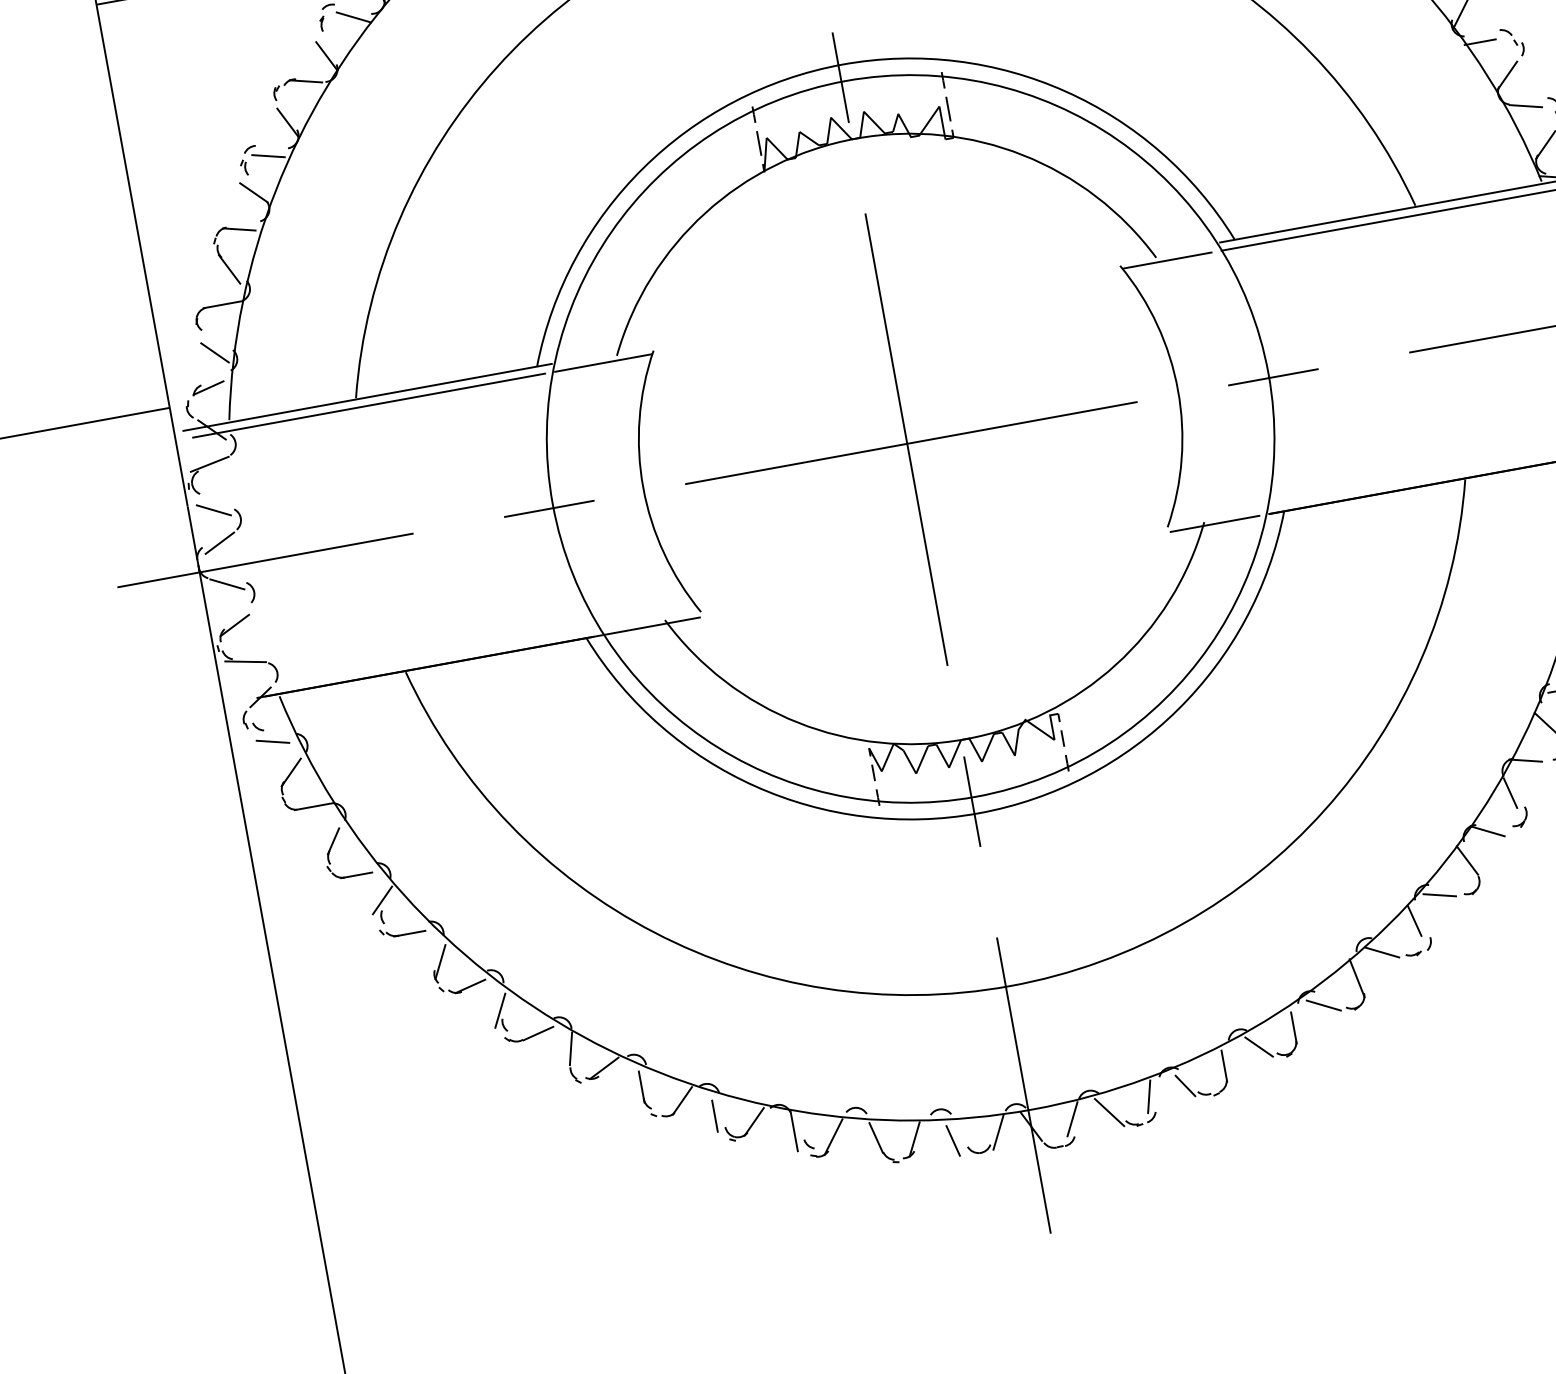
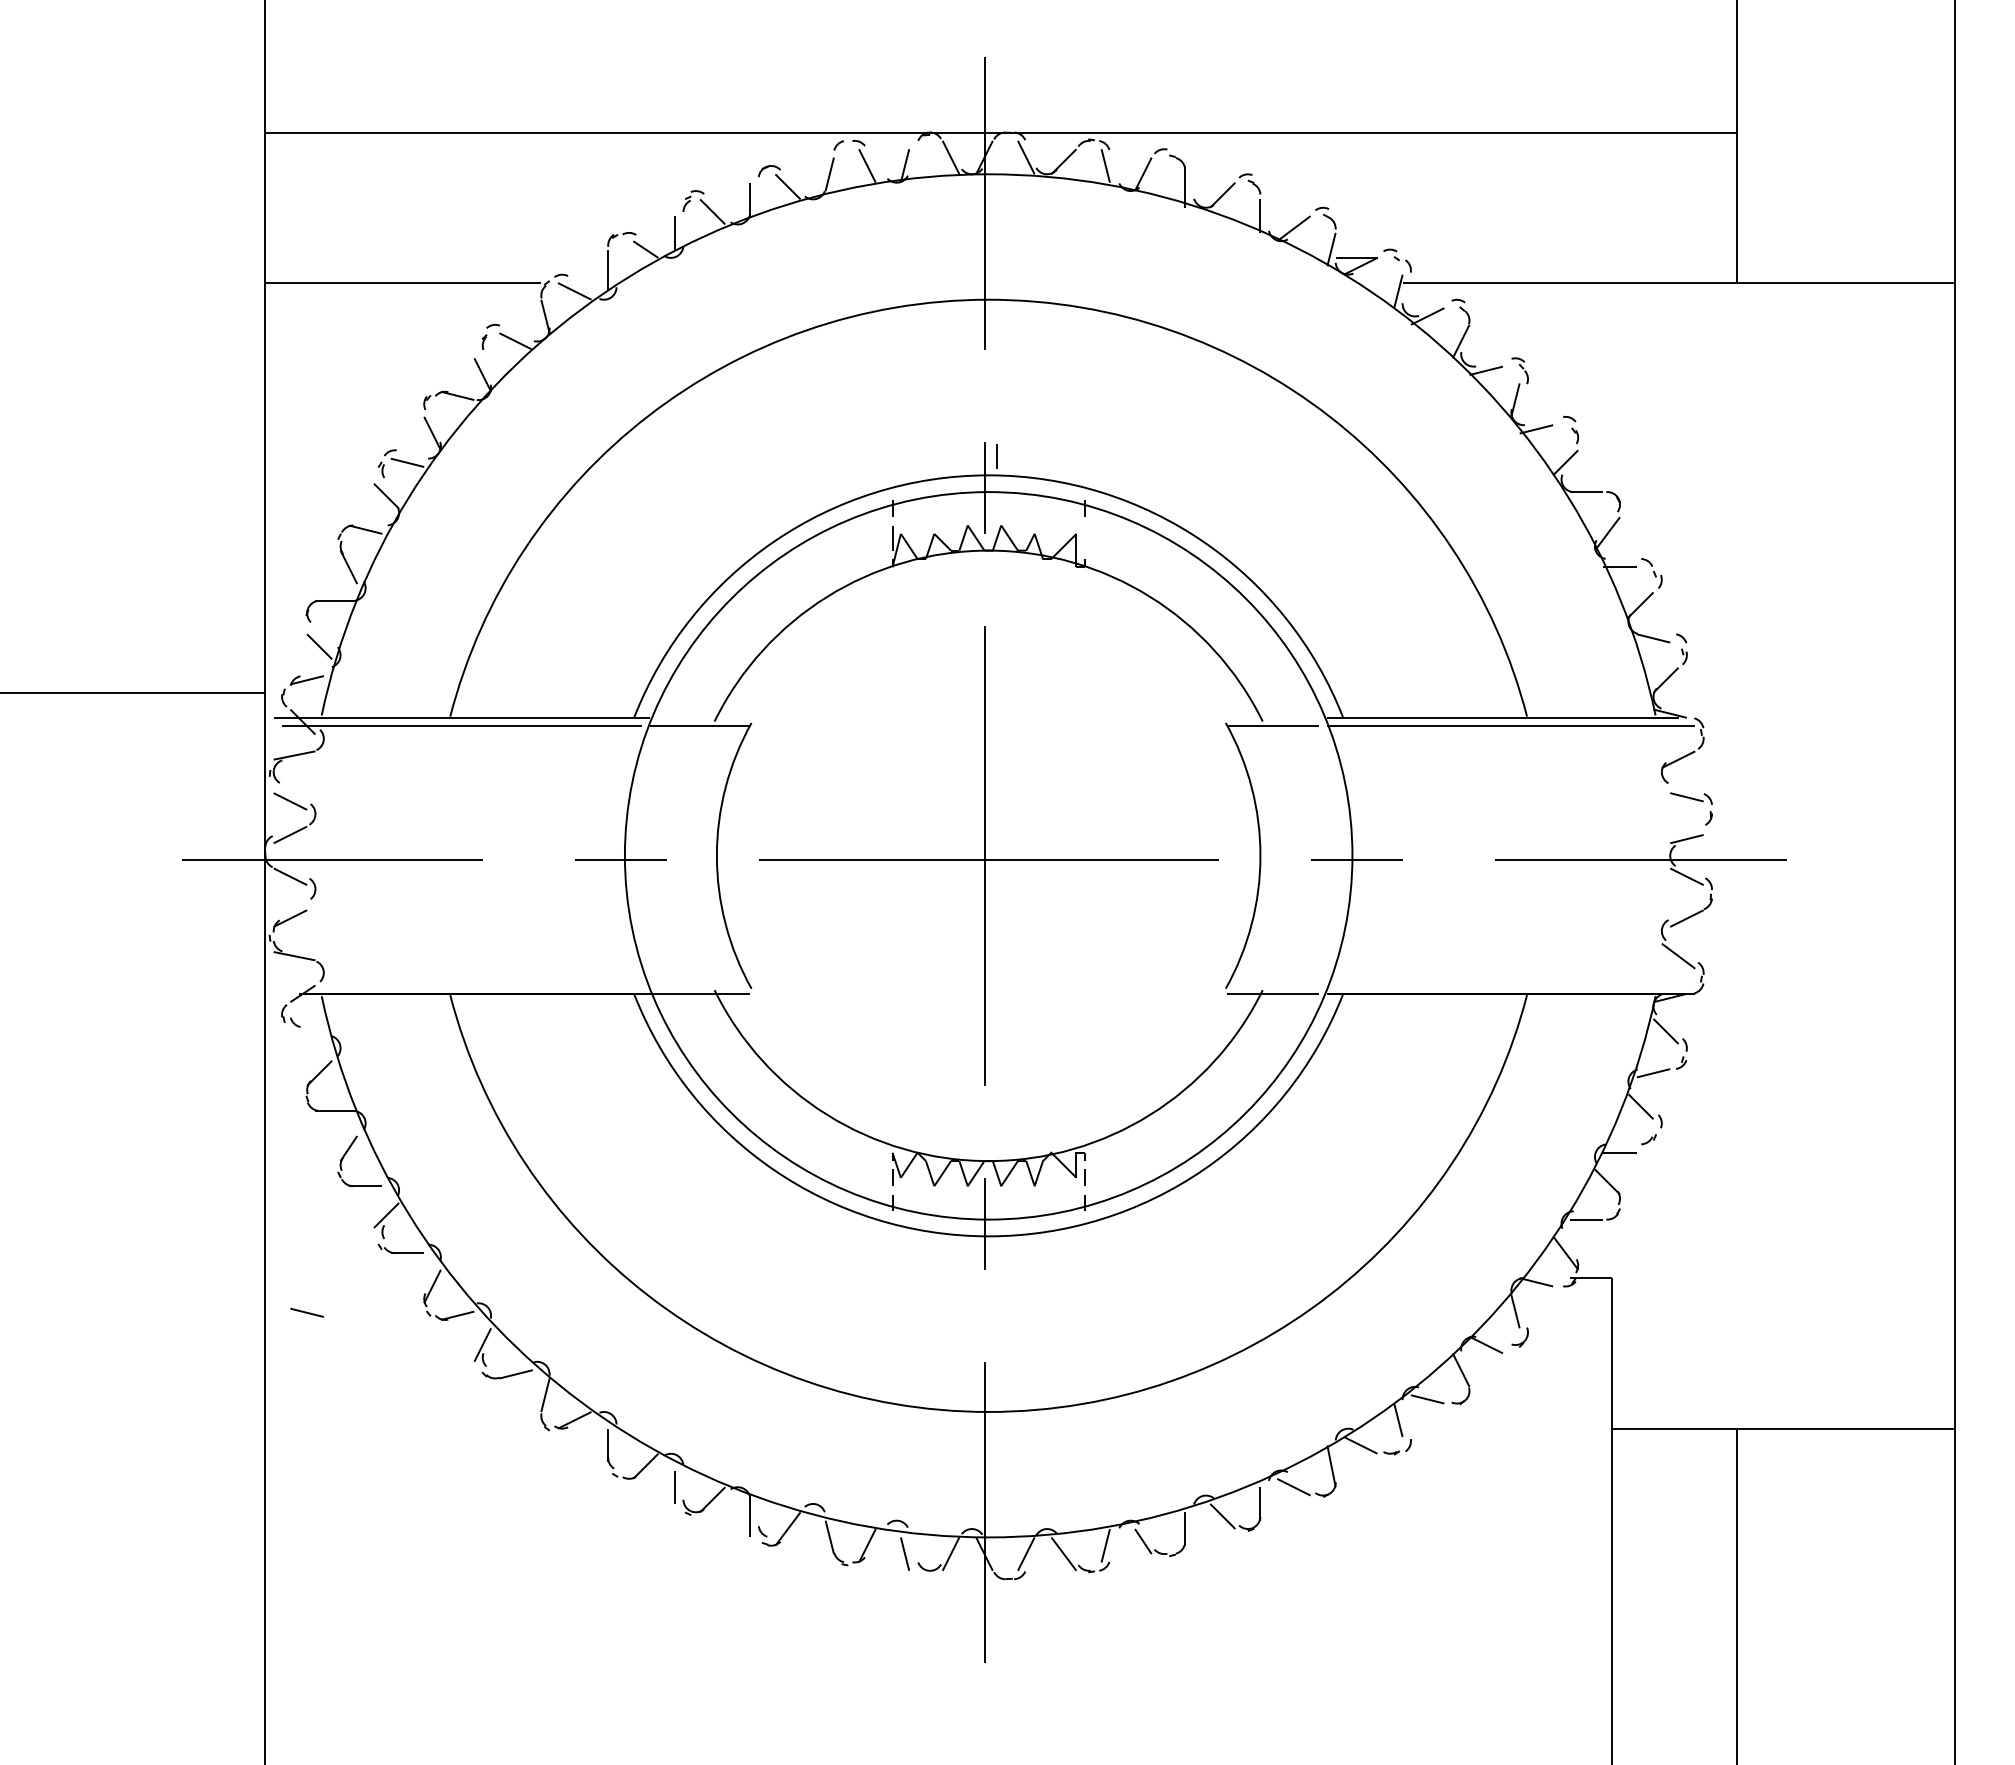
line: (948, 109) -> (996, 456), moved
line: (272, 741) -> (306, 1312), moved

